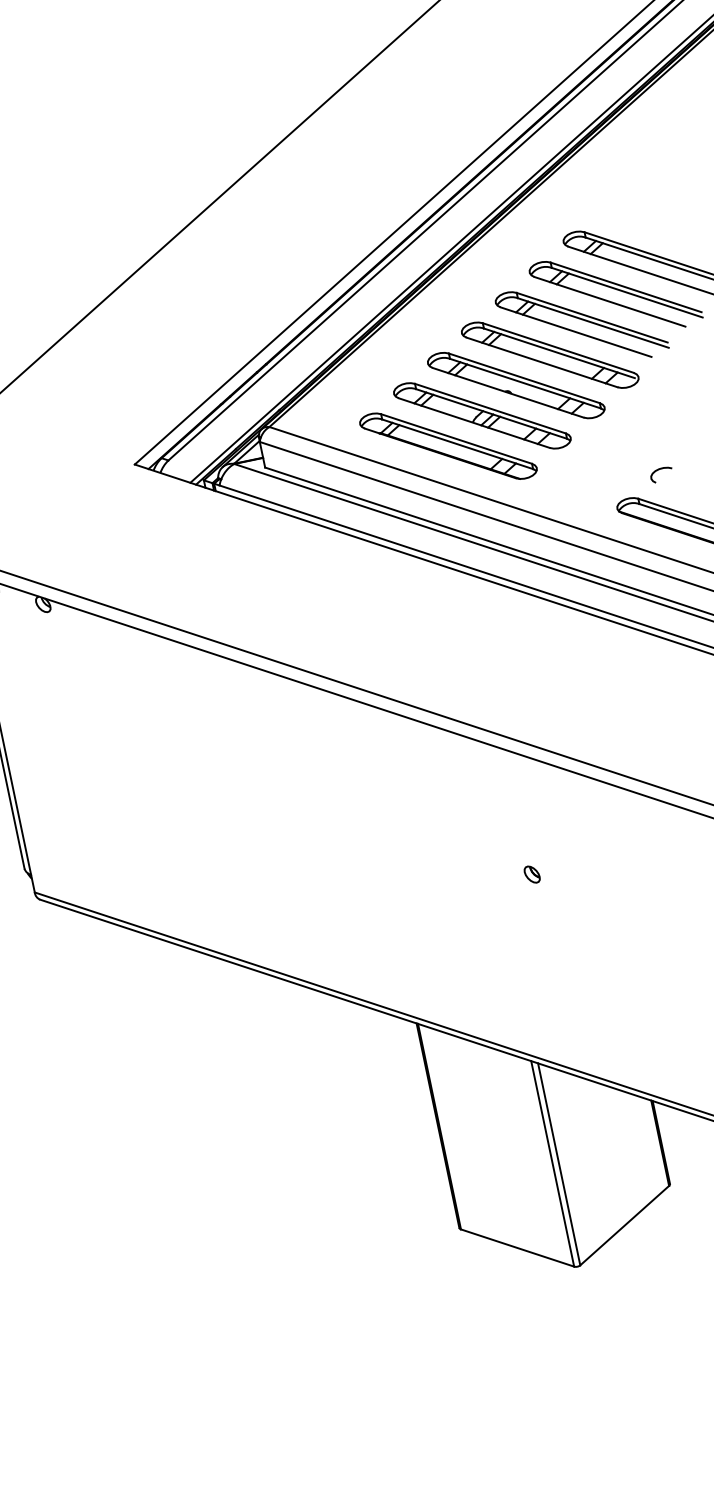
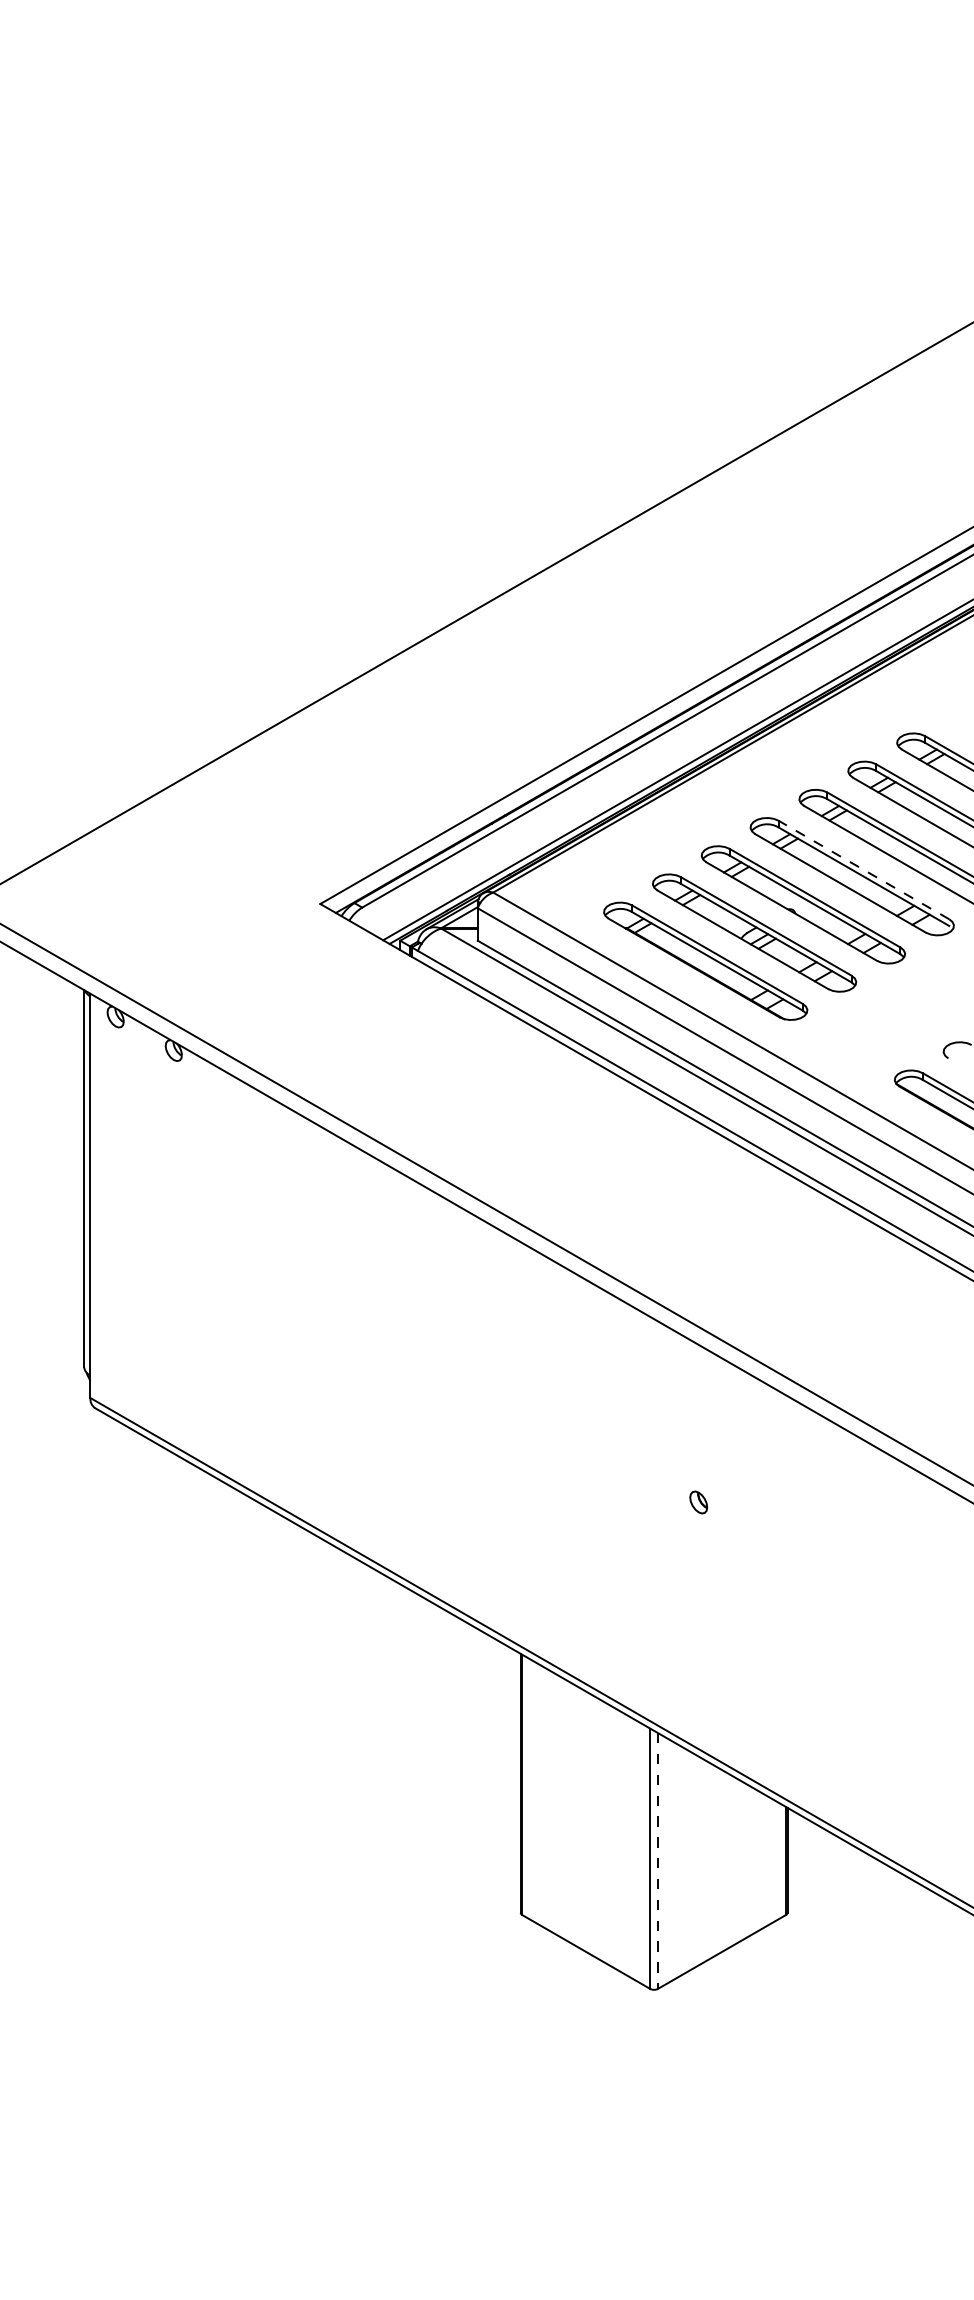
line: (557, 347) -> (863, 869), solid -> dashed
line: (558, 1164) -> (657, 1861), solid -> dashed

